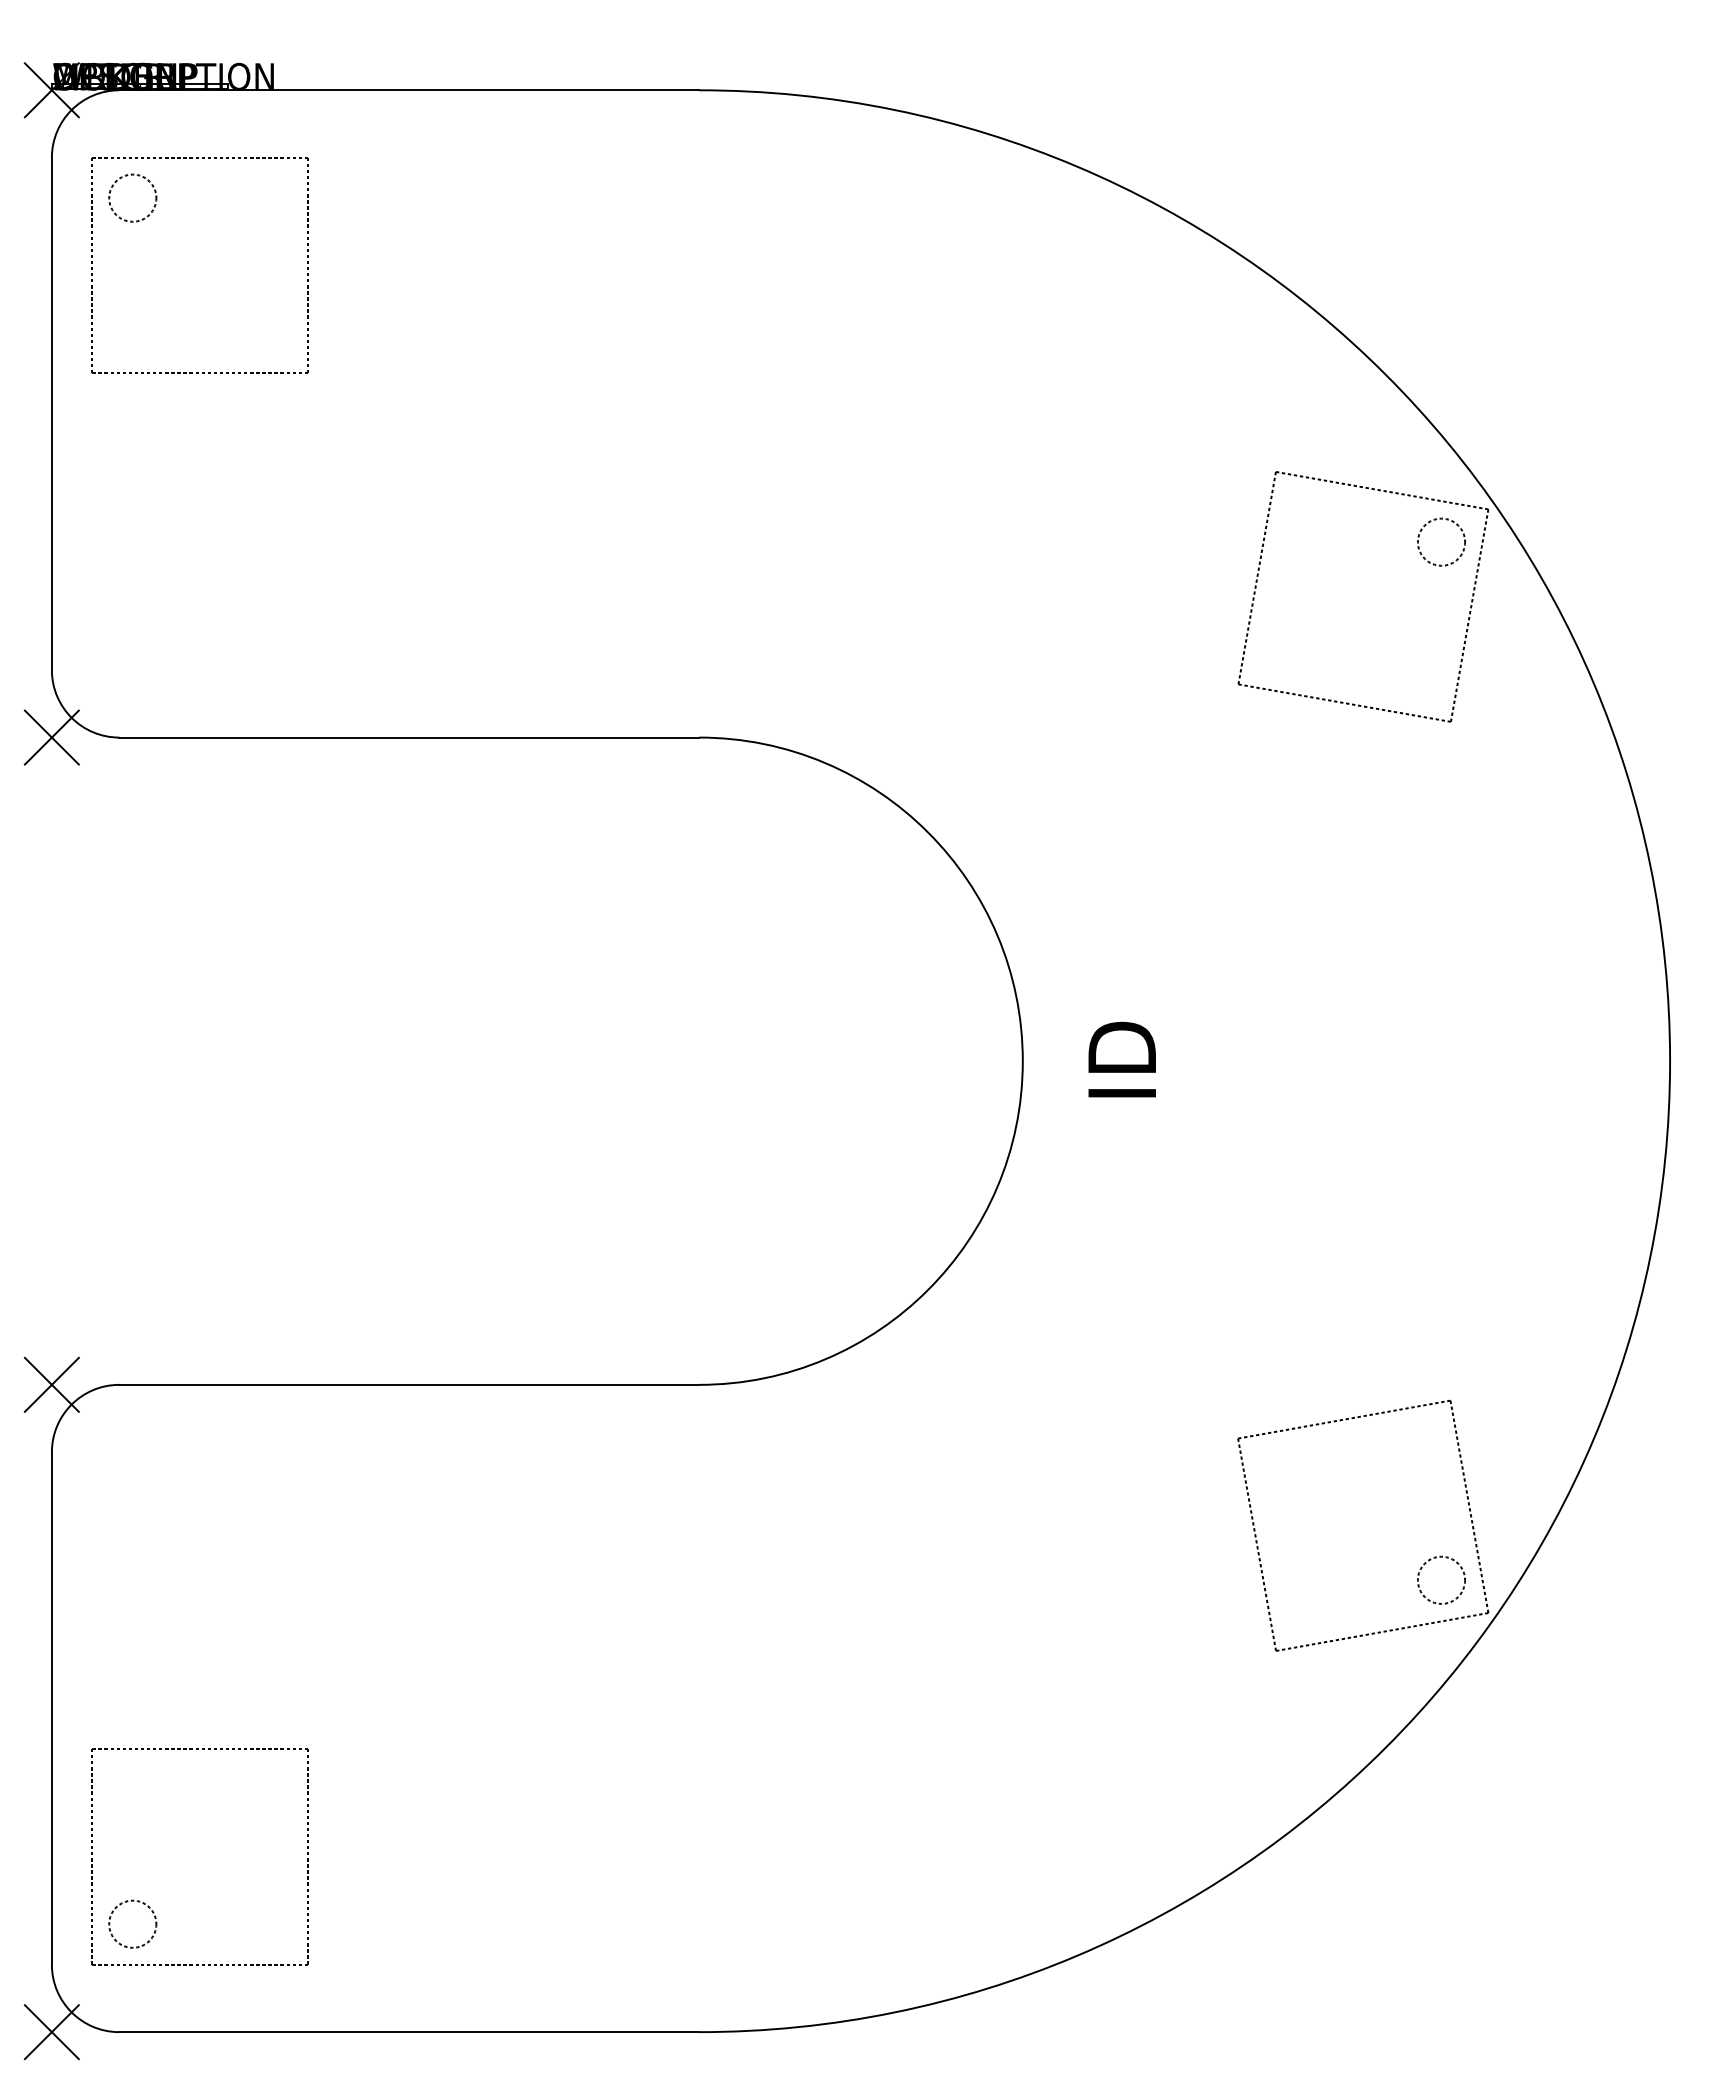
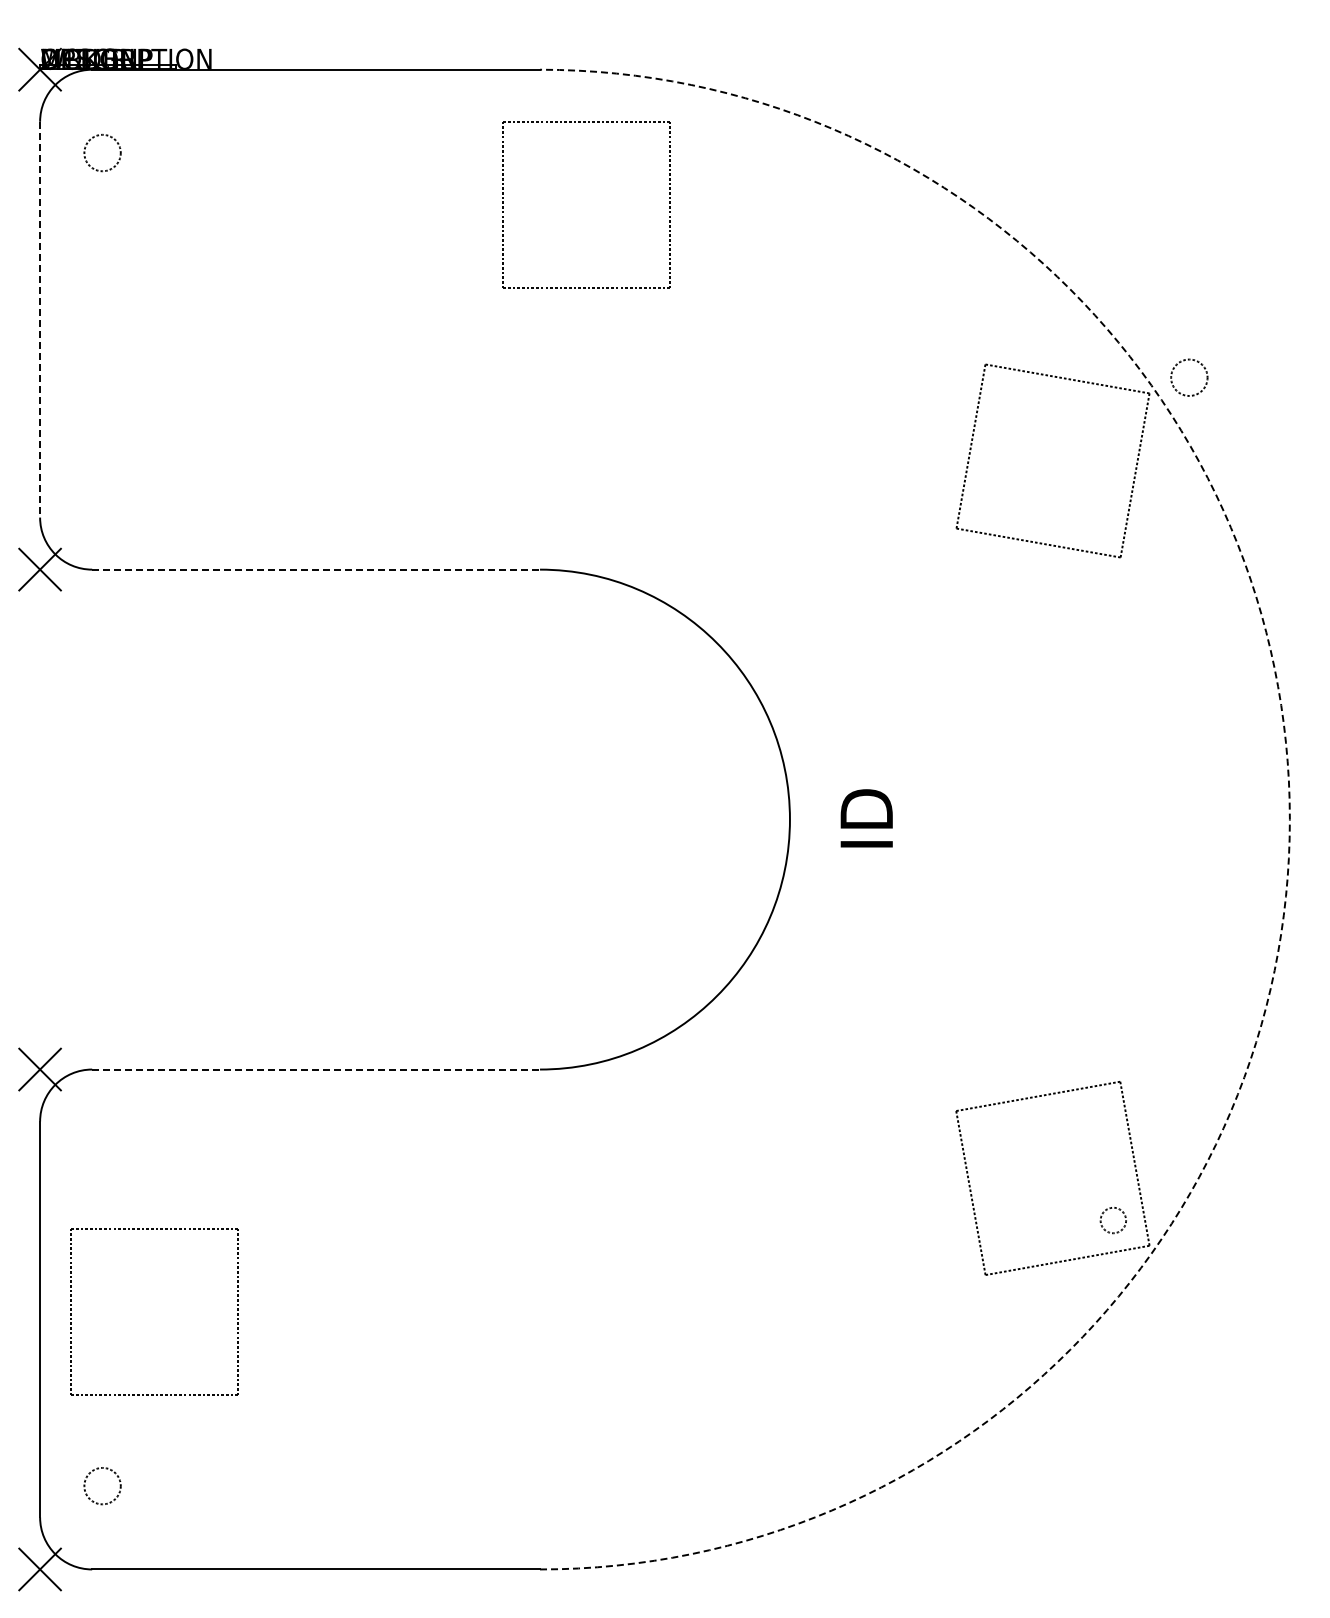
part: (198, 158) -> (585, 122), moved
line: (52, 413) -> (40, 319), solid -> dashed
circle: (1441, 541) -> (1189, 377), moved
line: (409, 737) -> (316, 569), solid -> dashed
arc: (1669, 1061) -> (1289, 819), solid -> dashed
line: (409, 1384) -> (316, 1069), solid -> dashed
circle: (1441, 1580) -> (1113, 1220), size x0.7
part: (198, 1749) -> (153, 1229), moved

